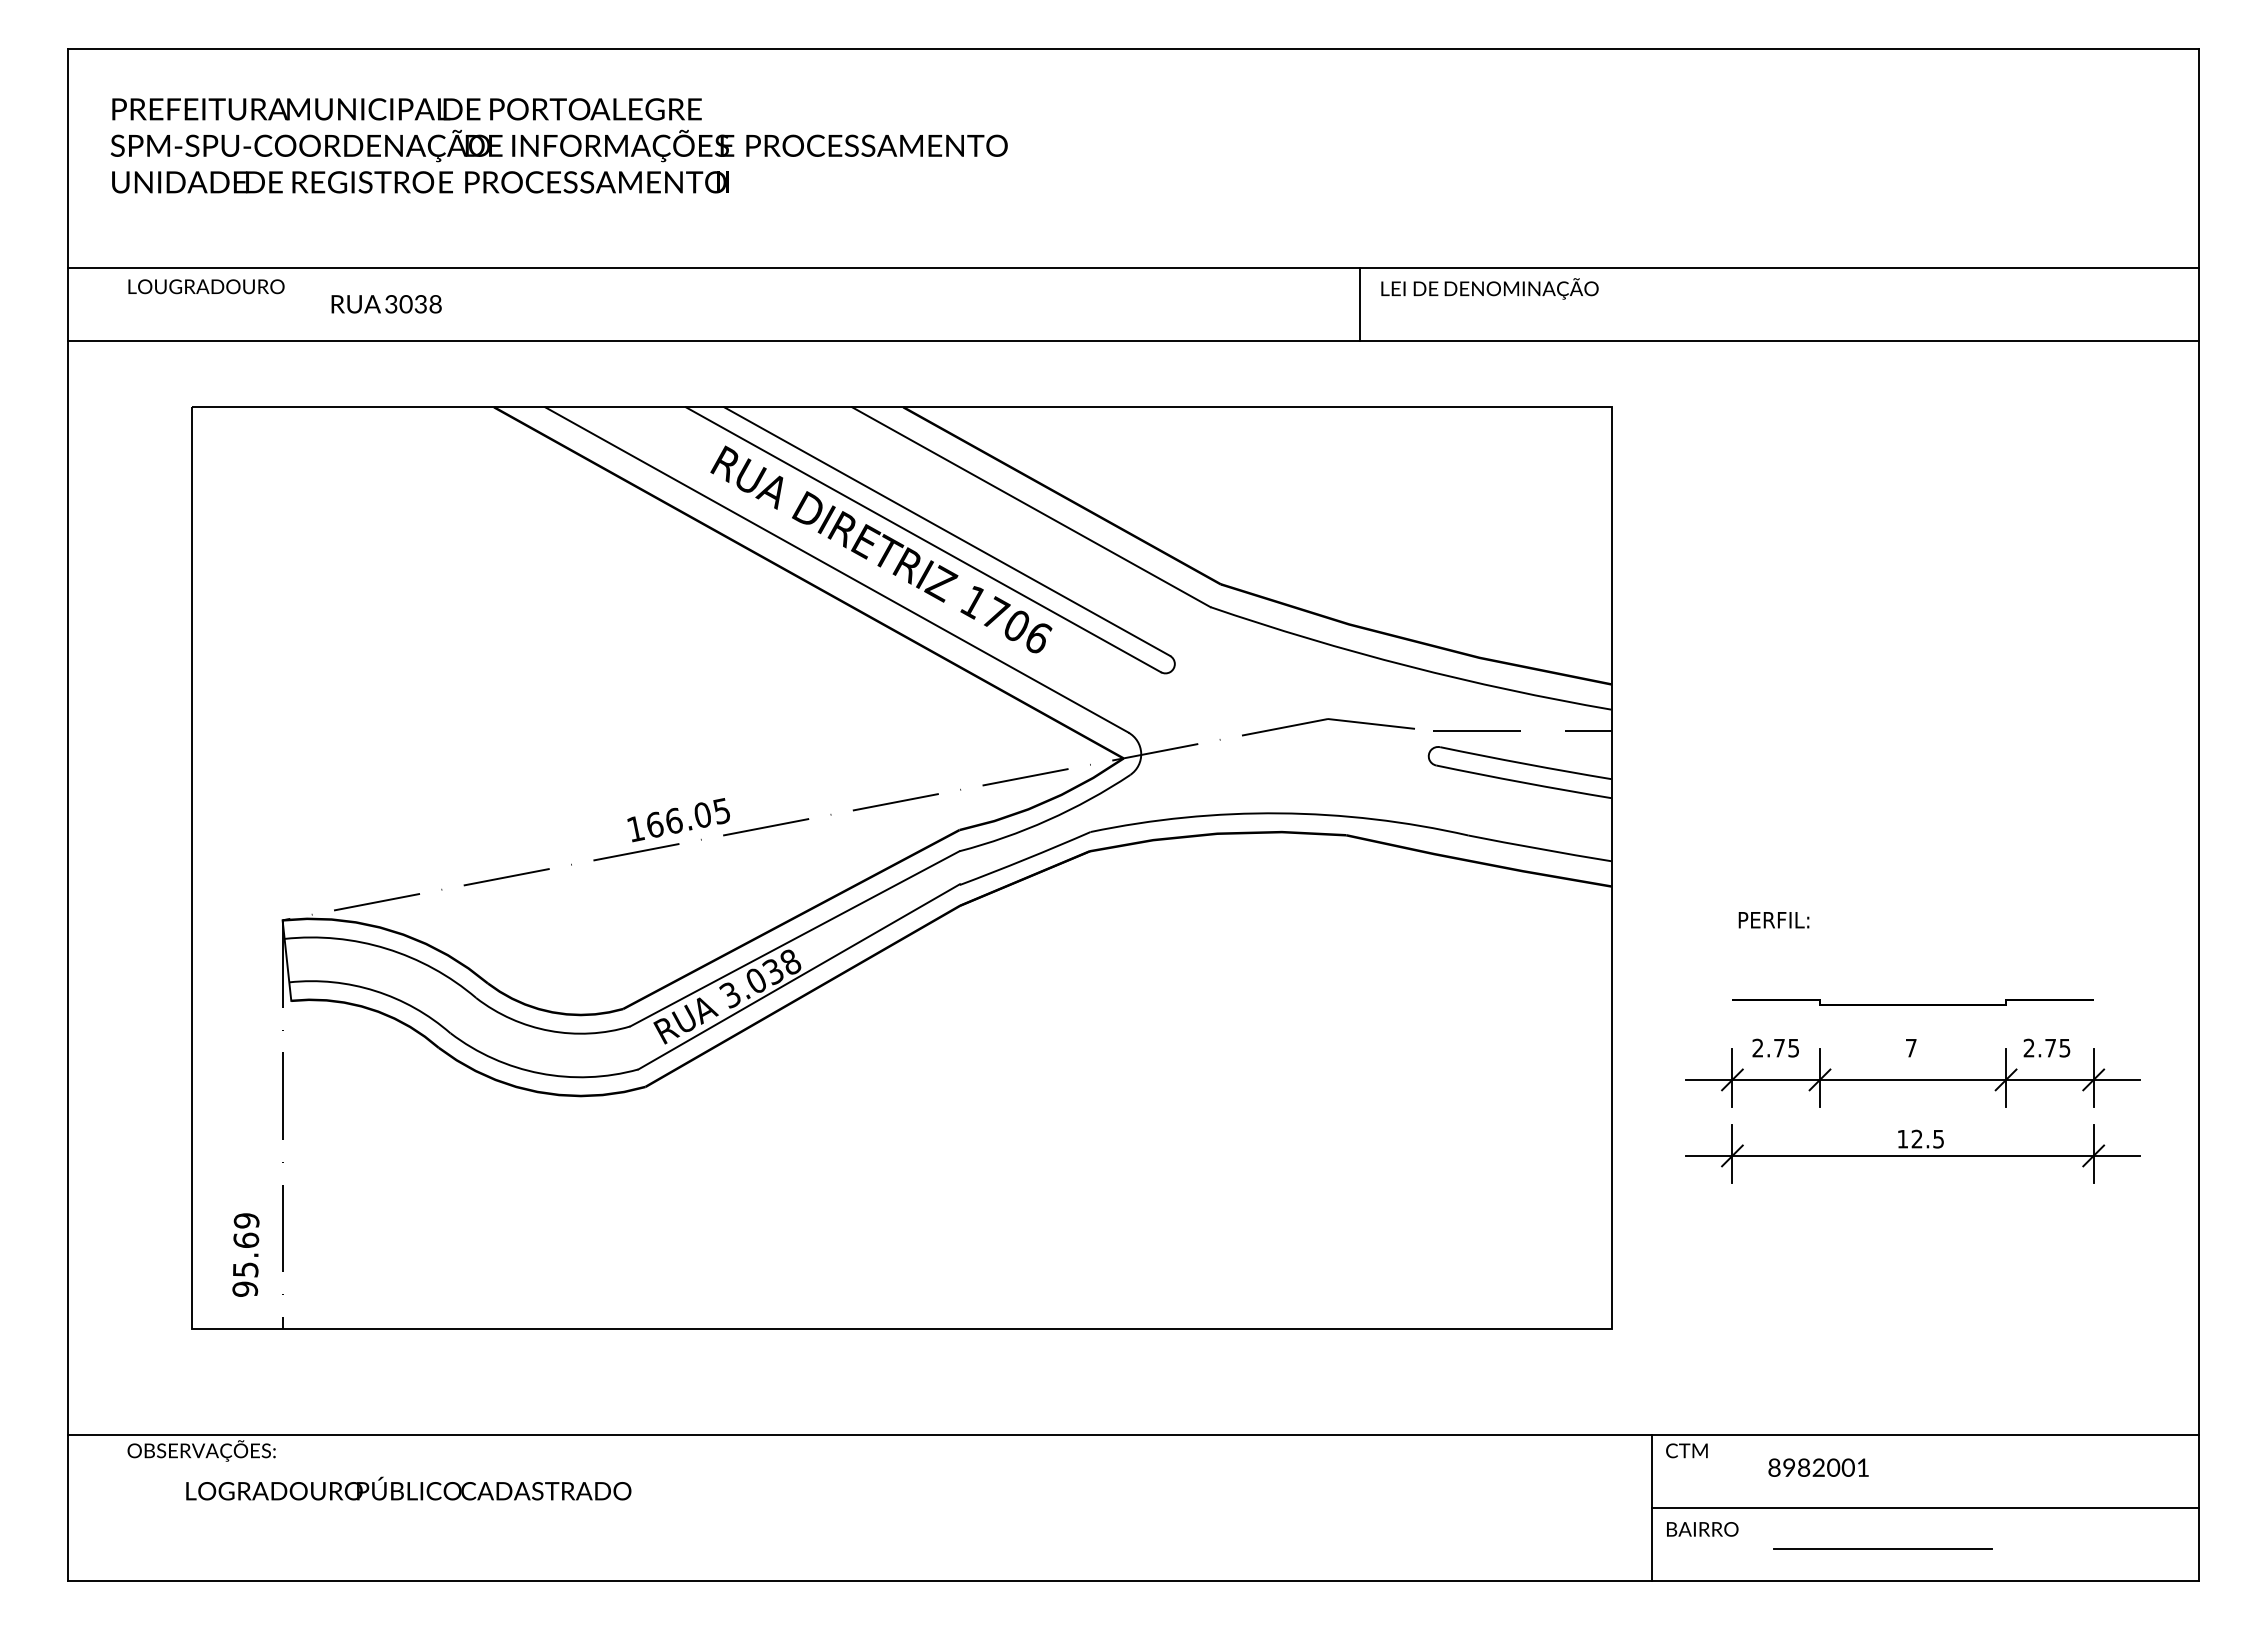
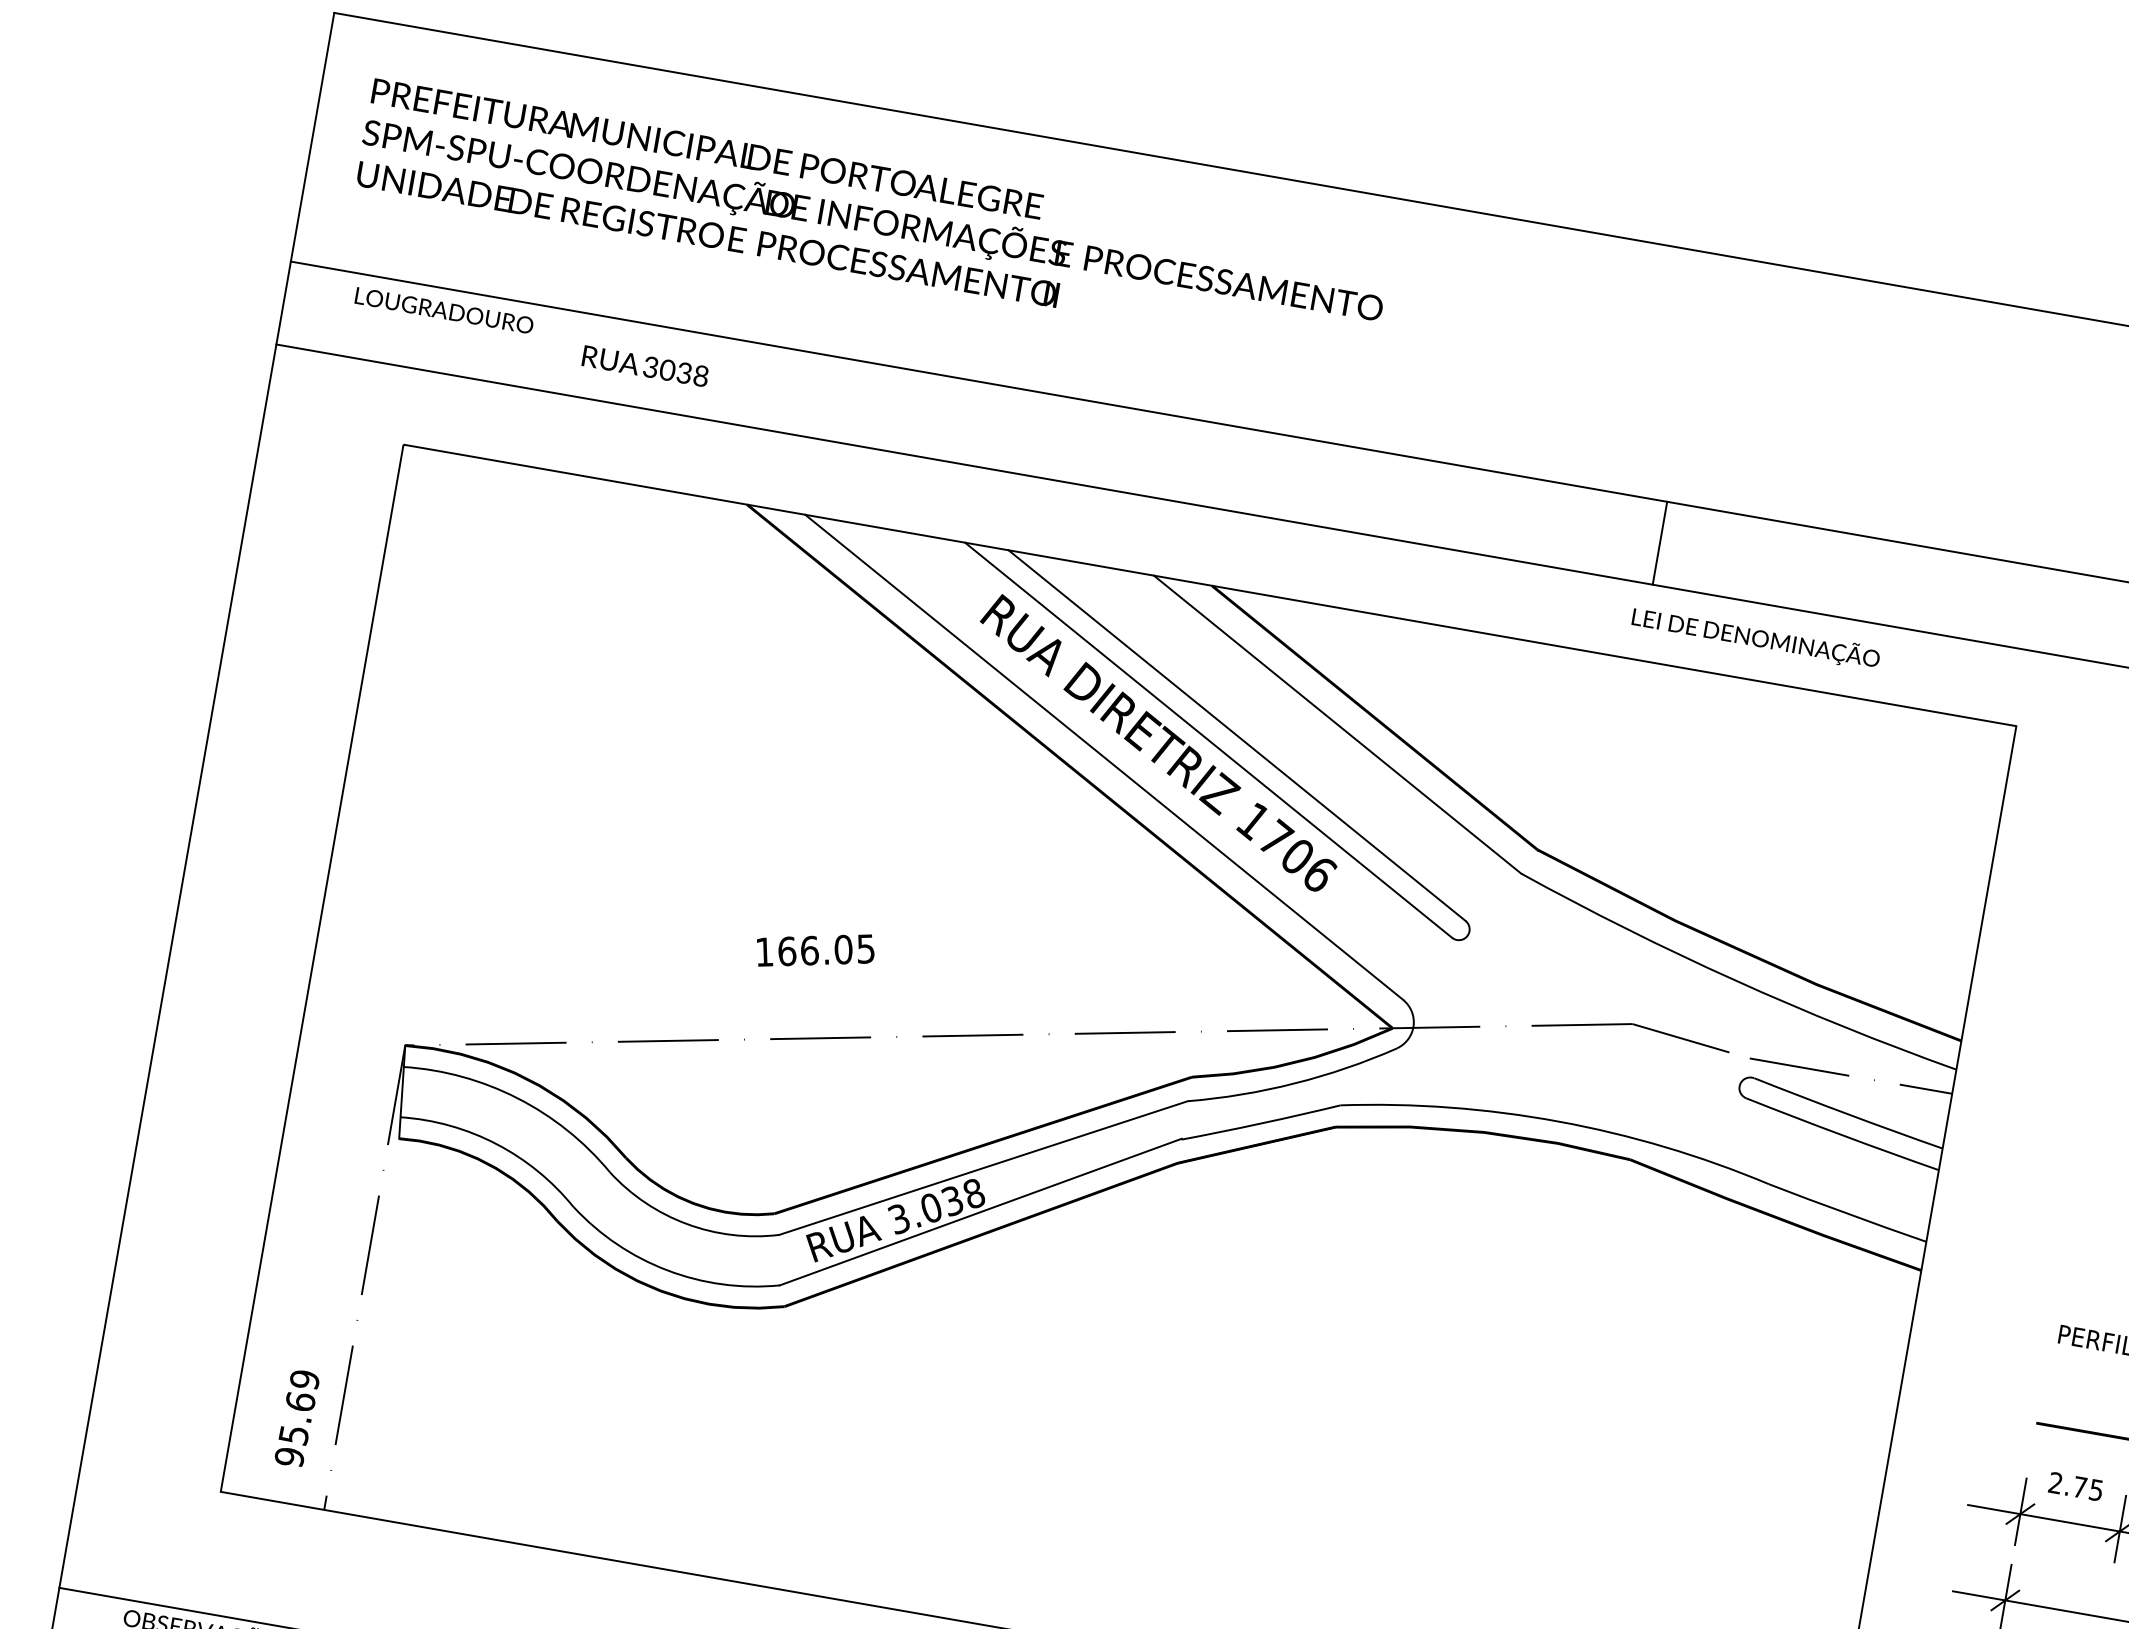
text: (1489, 288) -> (1755, 637), moved
line: (1359, 303) -> (1659, 542), moved
text: (678, 820) -> (814, 950), moved

